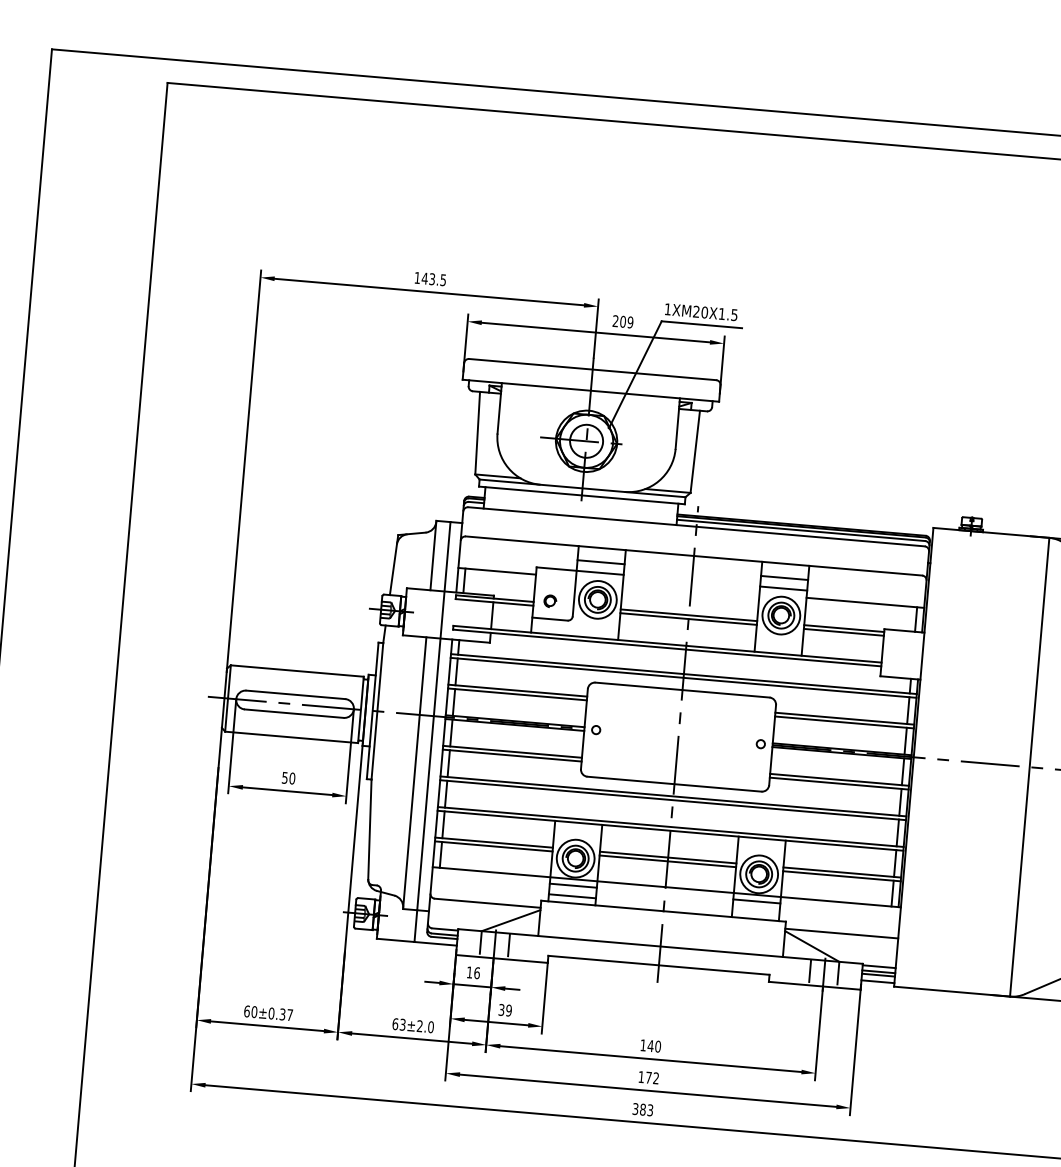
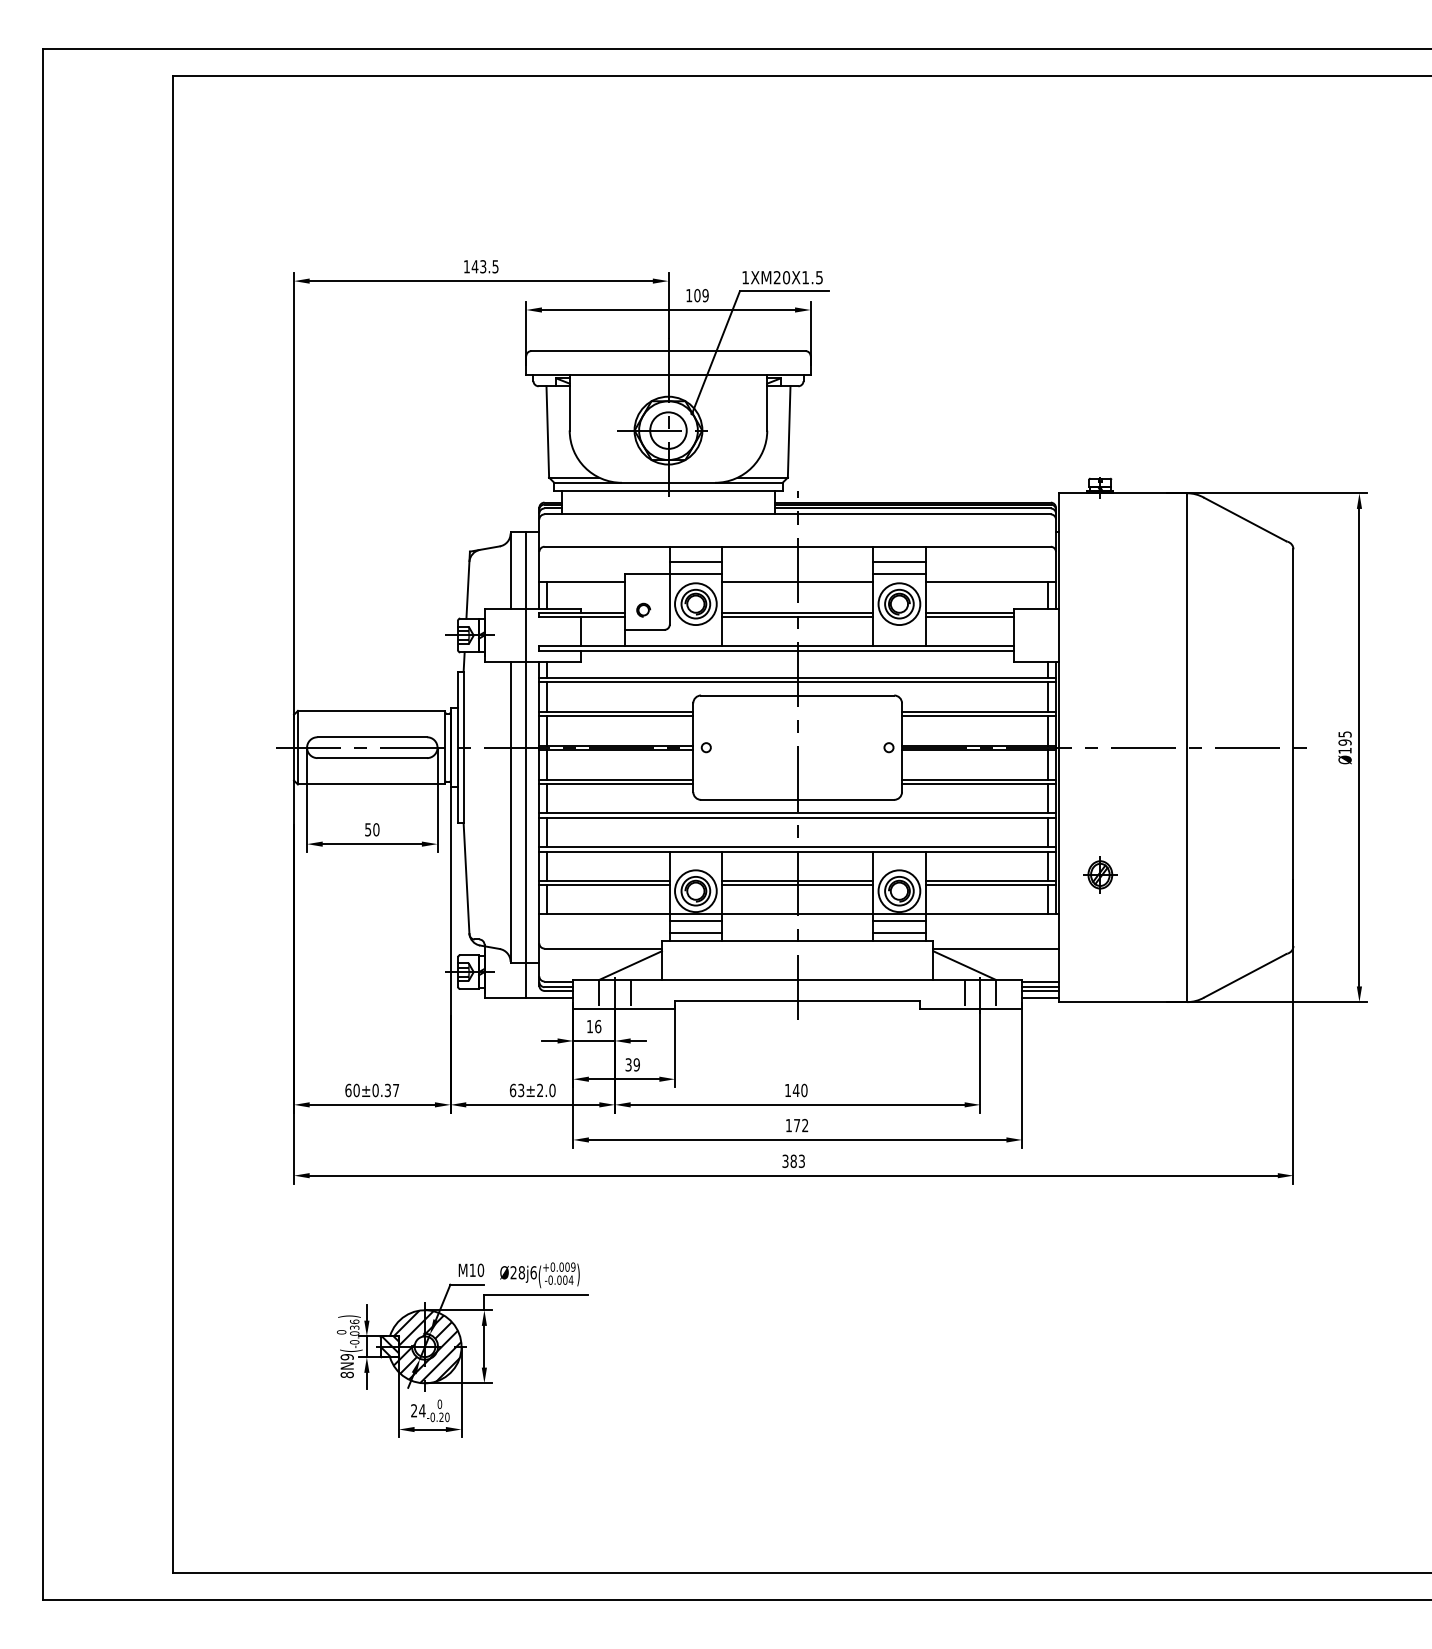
text: (615, 321) -> (689, 295), 209 -> 109
line: (691, 588) -> (797, 582), added
part: (941, 874) -> (1100, 874), added
line: (756, 911) -> (899, 932), added

